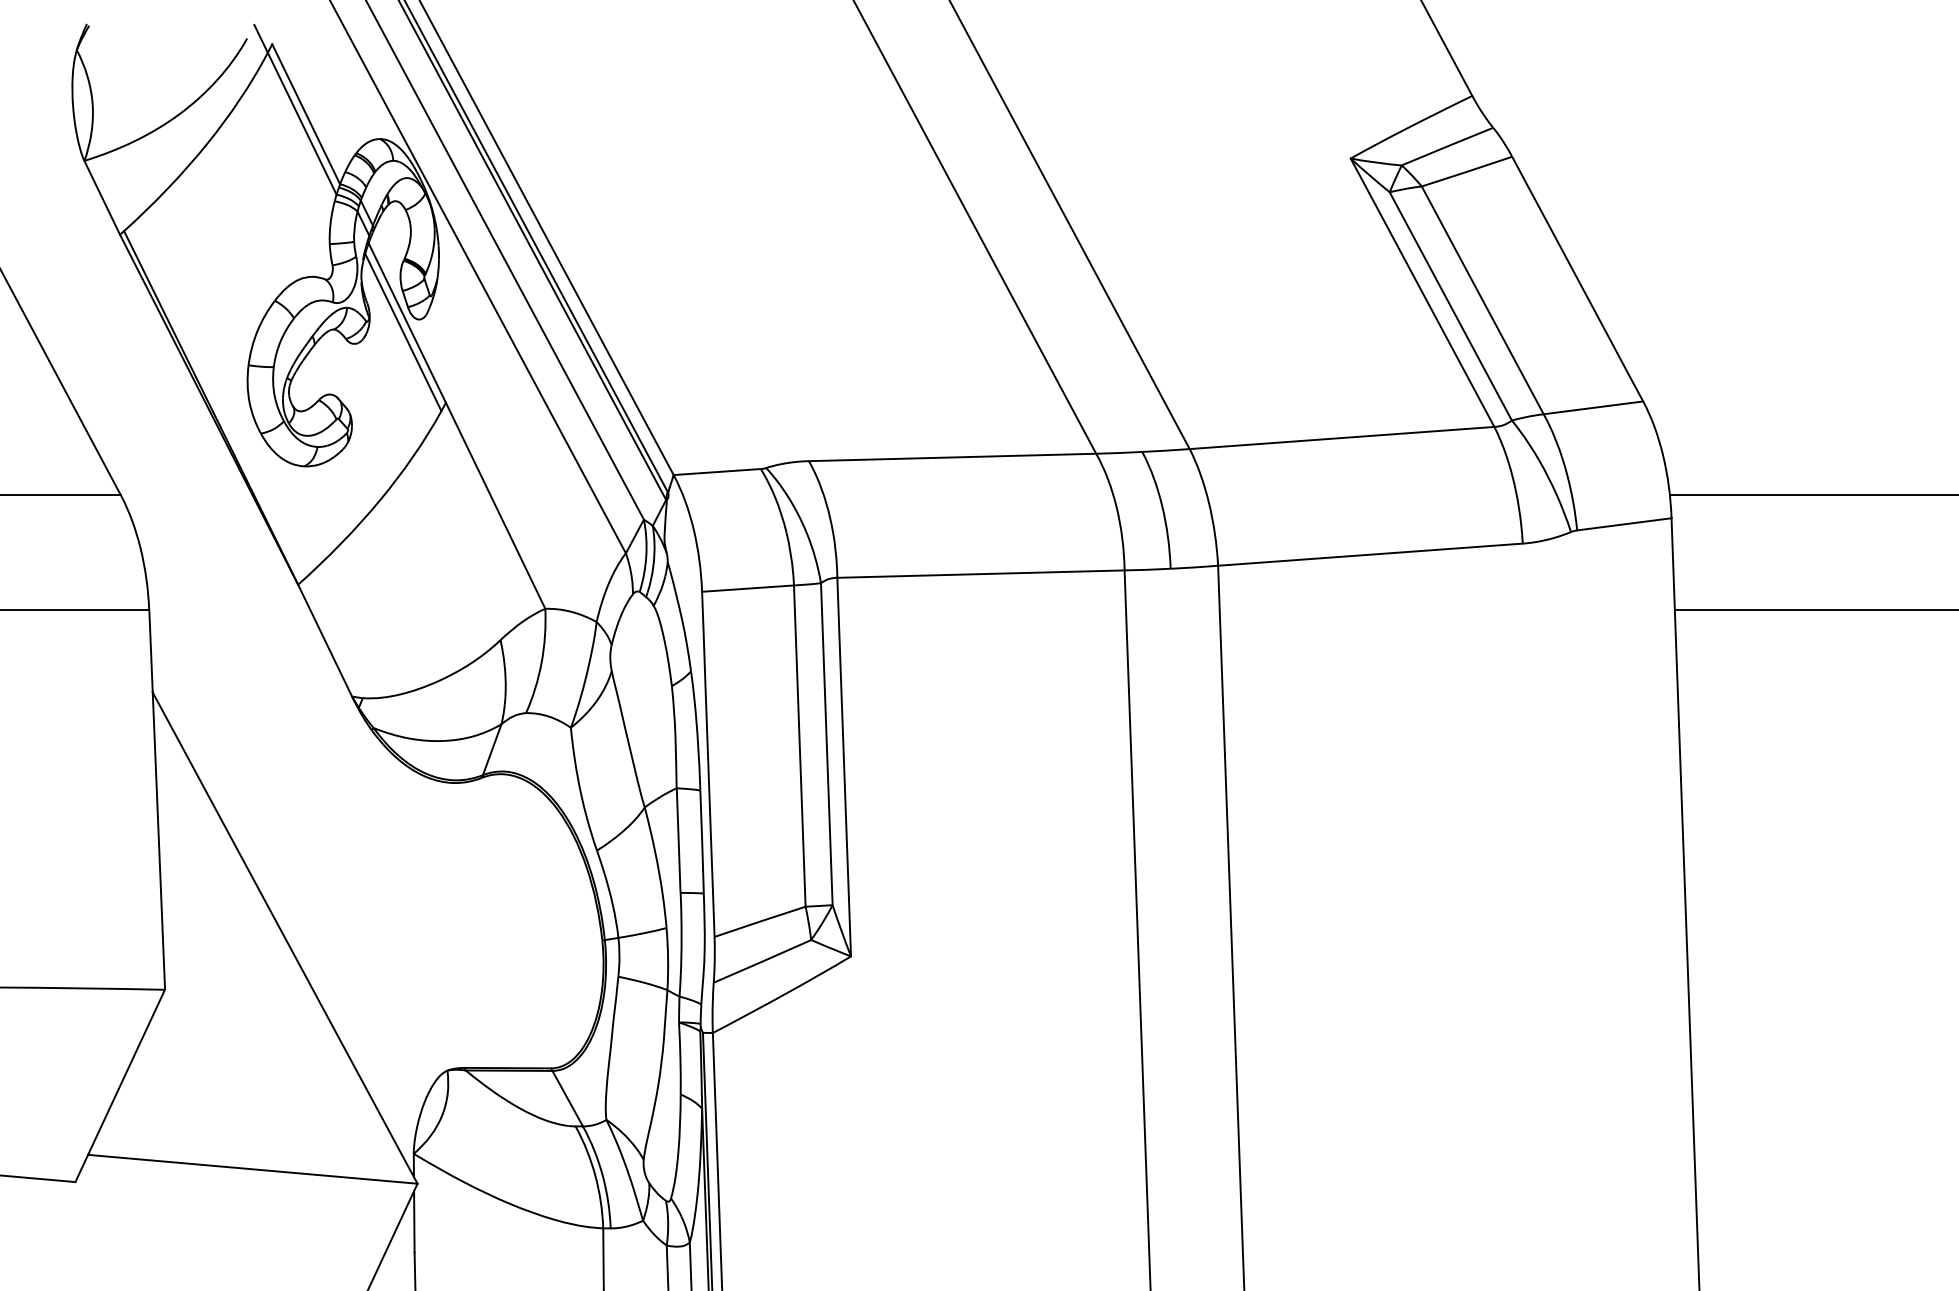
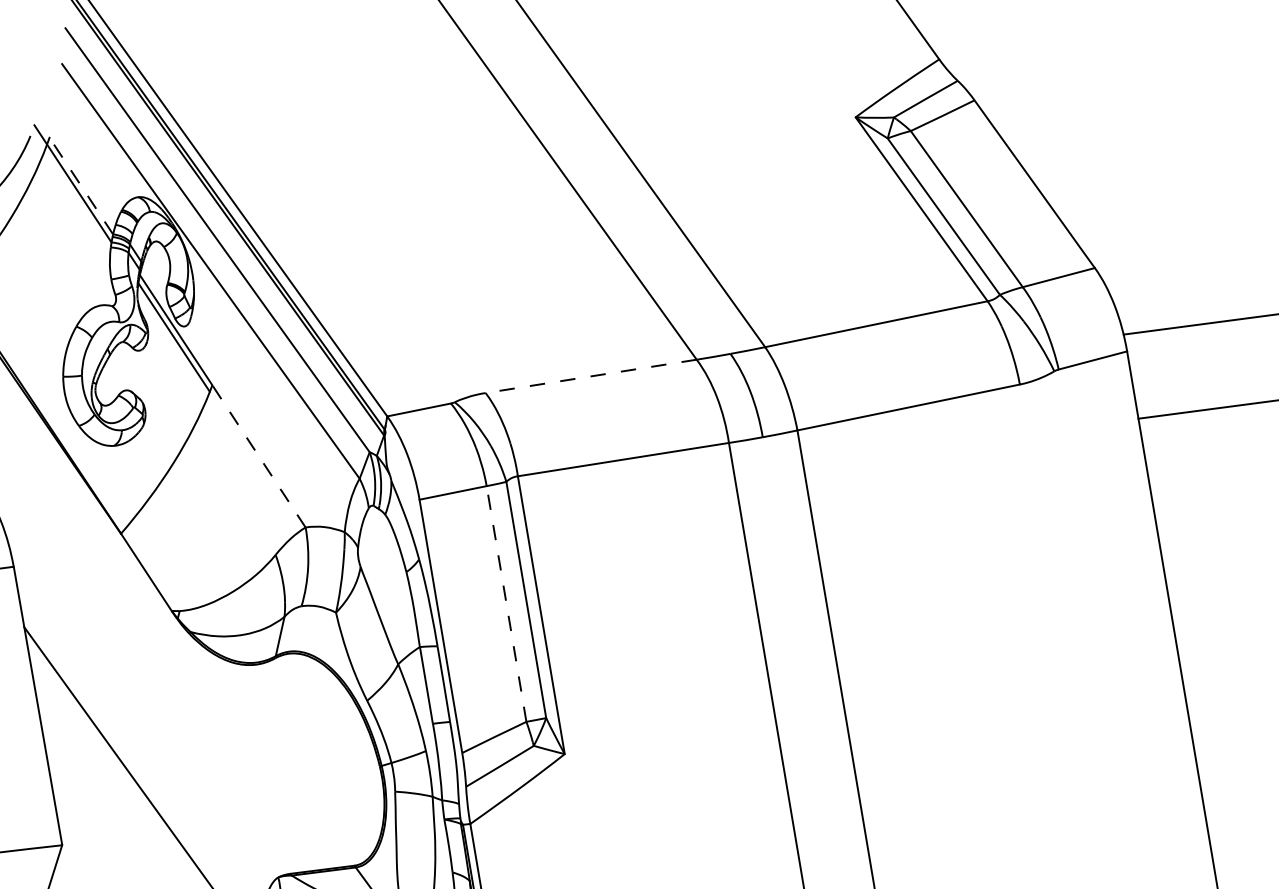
line: (306, 114) -> (81, 186), solid -> dashed
line: (952, 457) -> (591, 376), solid -> dashed
line: (495, 505) -> (258, 456), solid -> dashed
line: (799, 746) -> (506, 604), solid -> dashed

